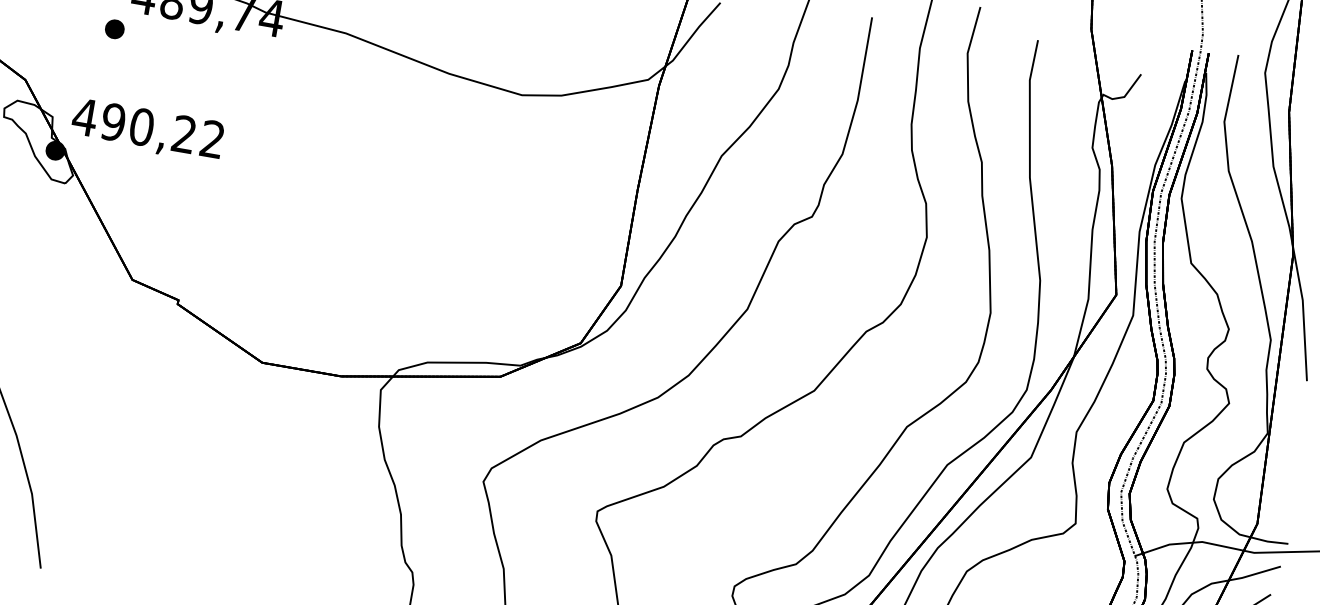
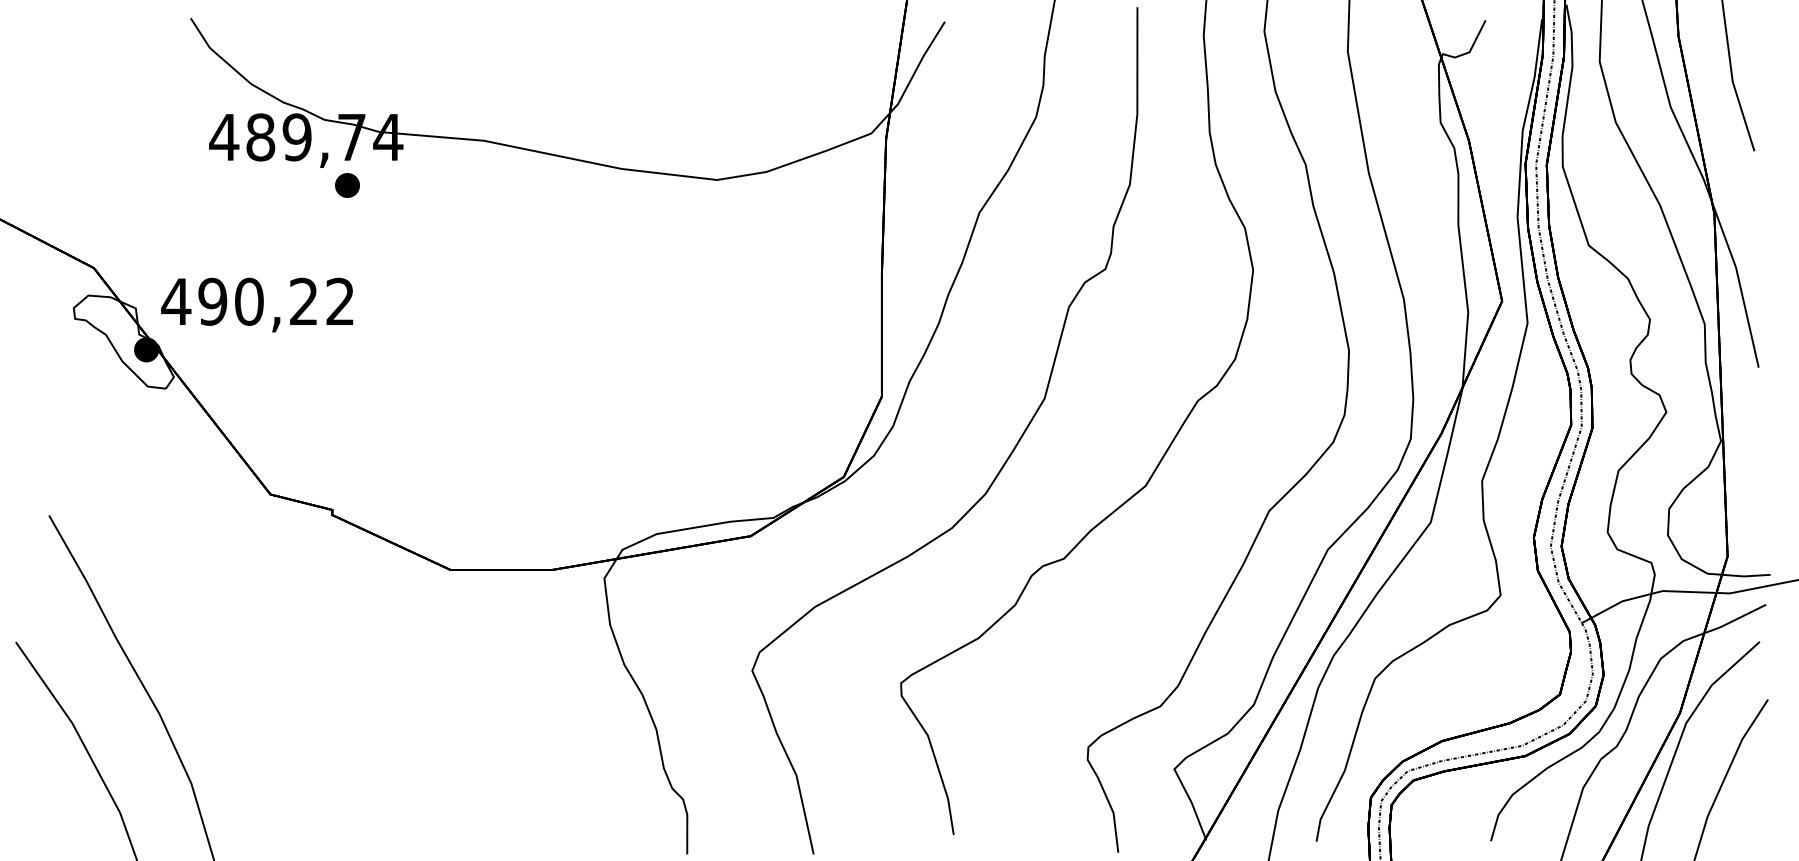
part: (114, 29) -> (347, 185), moved

